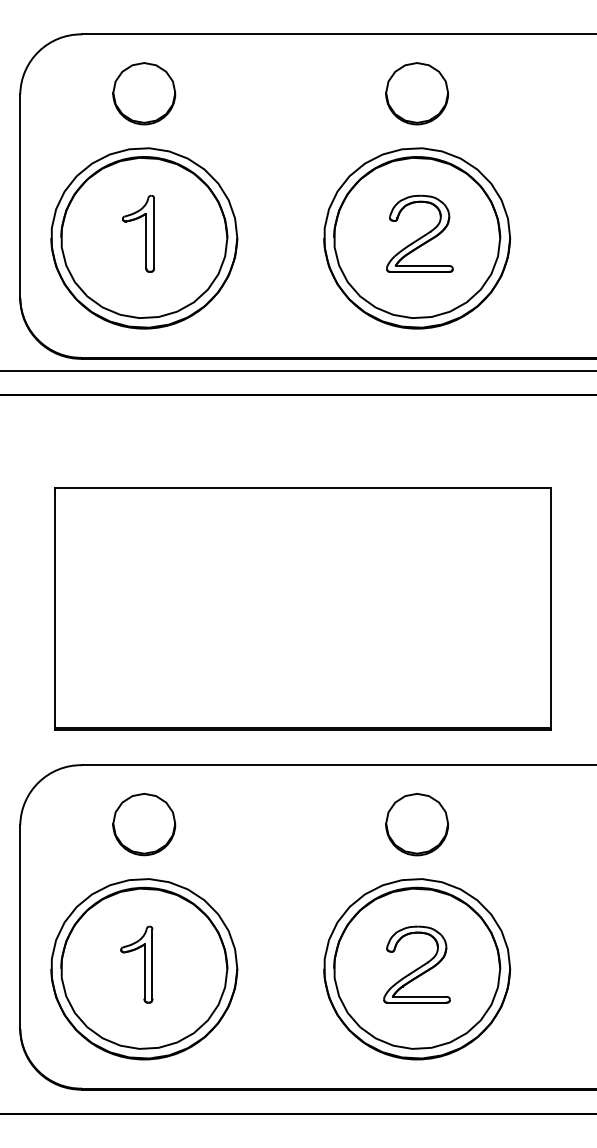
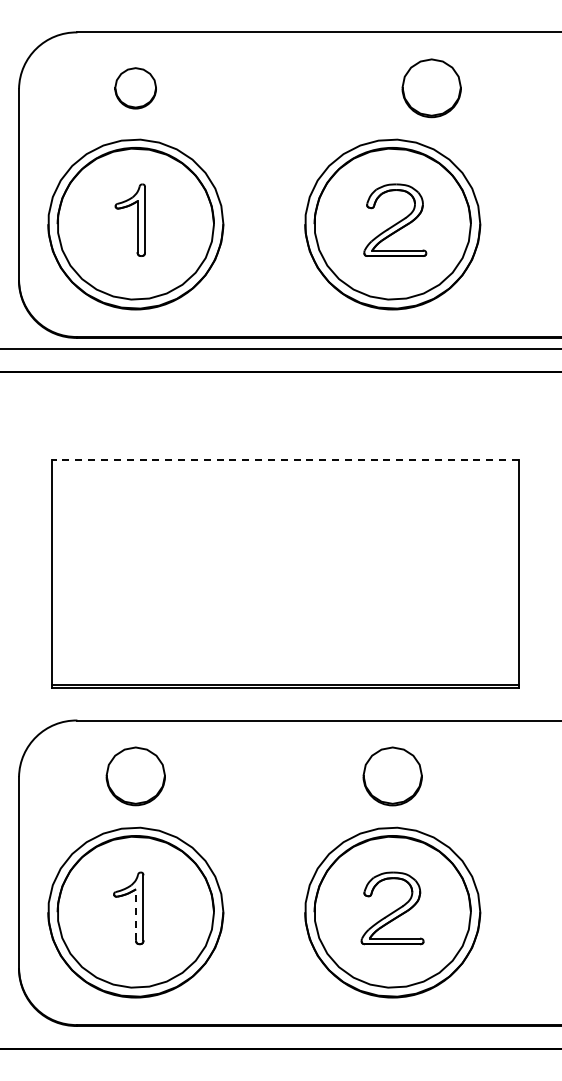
part: (143, 93) -> (135, 88), size x0.7
part: (416, 93) -> (431, 88), moved
line: (303, 487) -> (285, 459), solid -> dashed
line: (145, 971) -> (136, 914), solid -> dashed

